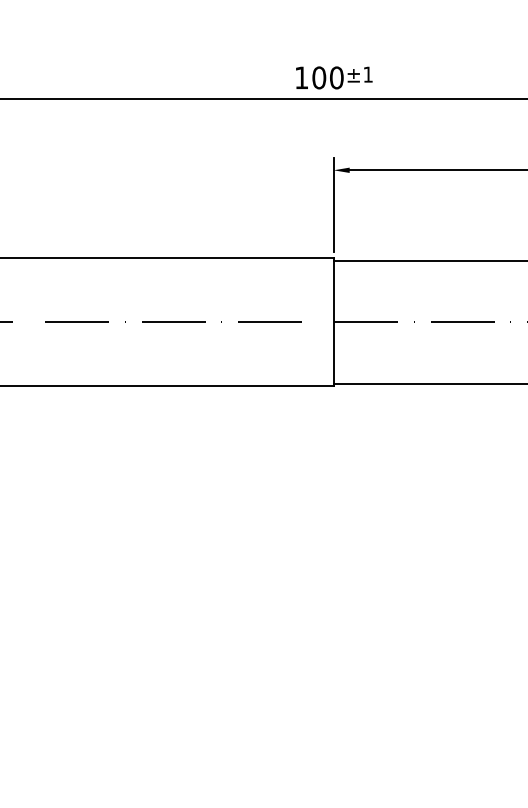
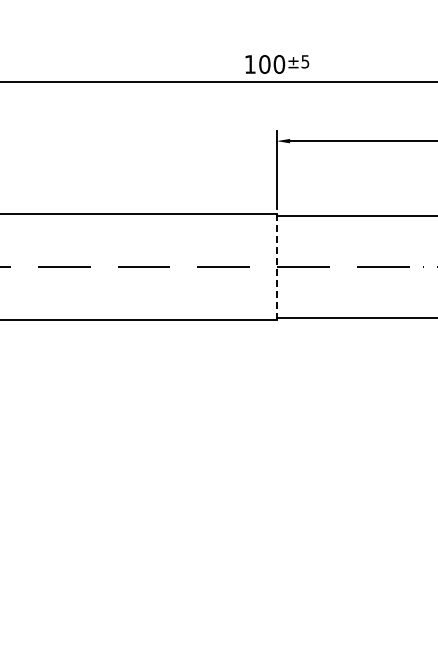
text: (368, 74) -> (305, 61), ±1 -> ±5
line: (333, 322) -> (276, 267), solid -> dashed

